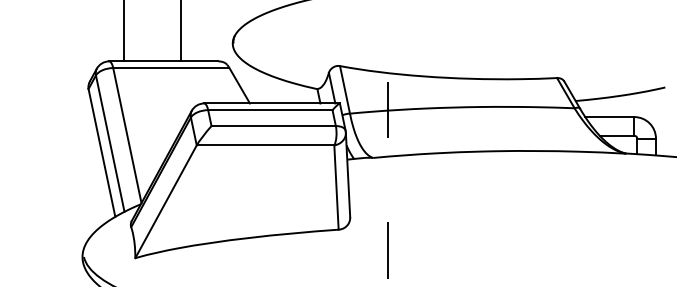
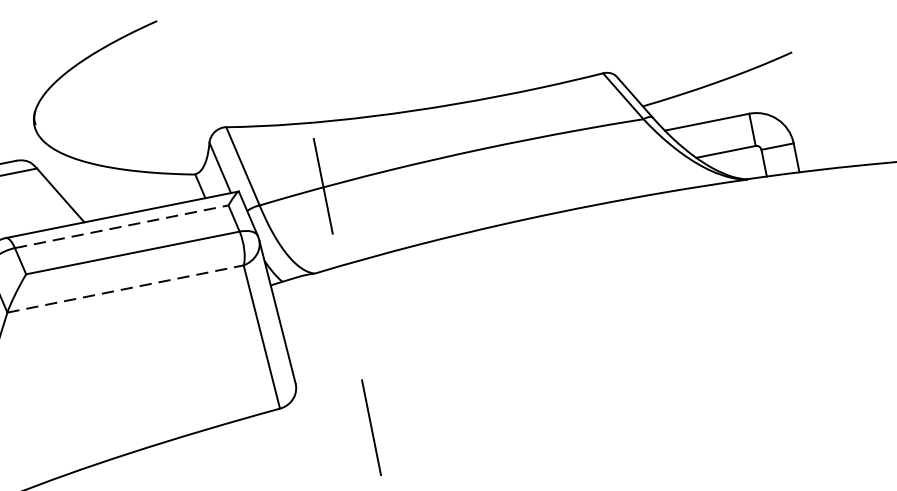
line: (270, 110) -> (122, 227), solid -> dashed
line: (265, 145) -> (125, 289), solid -> dashed

